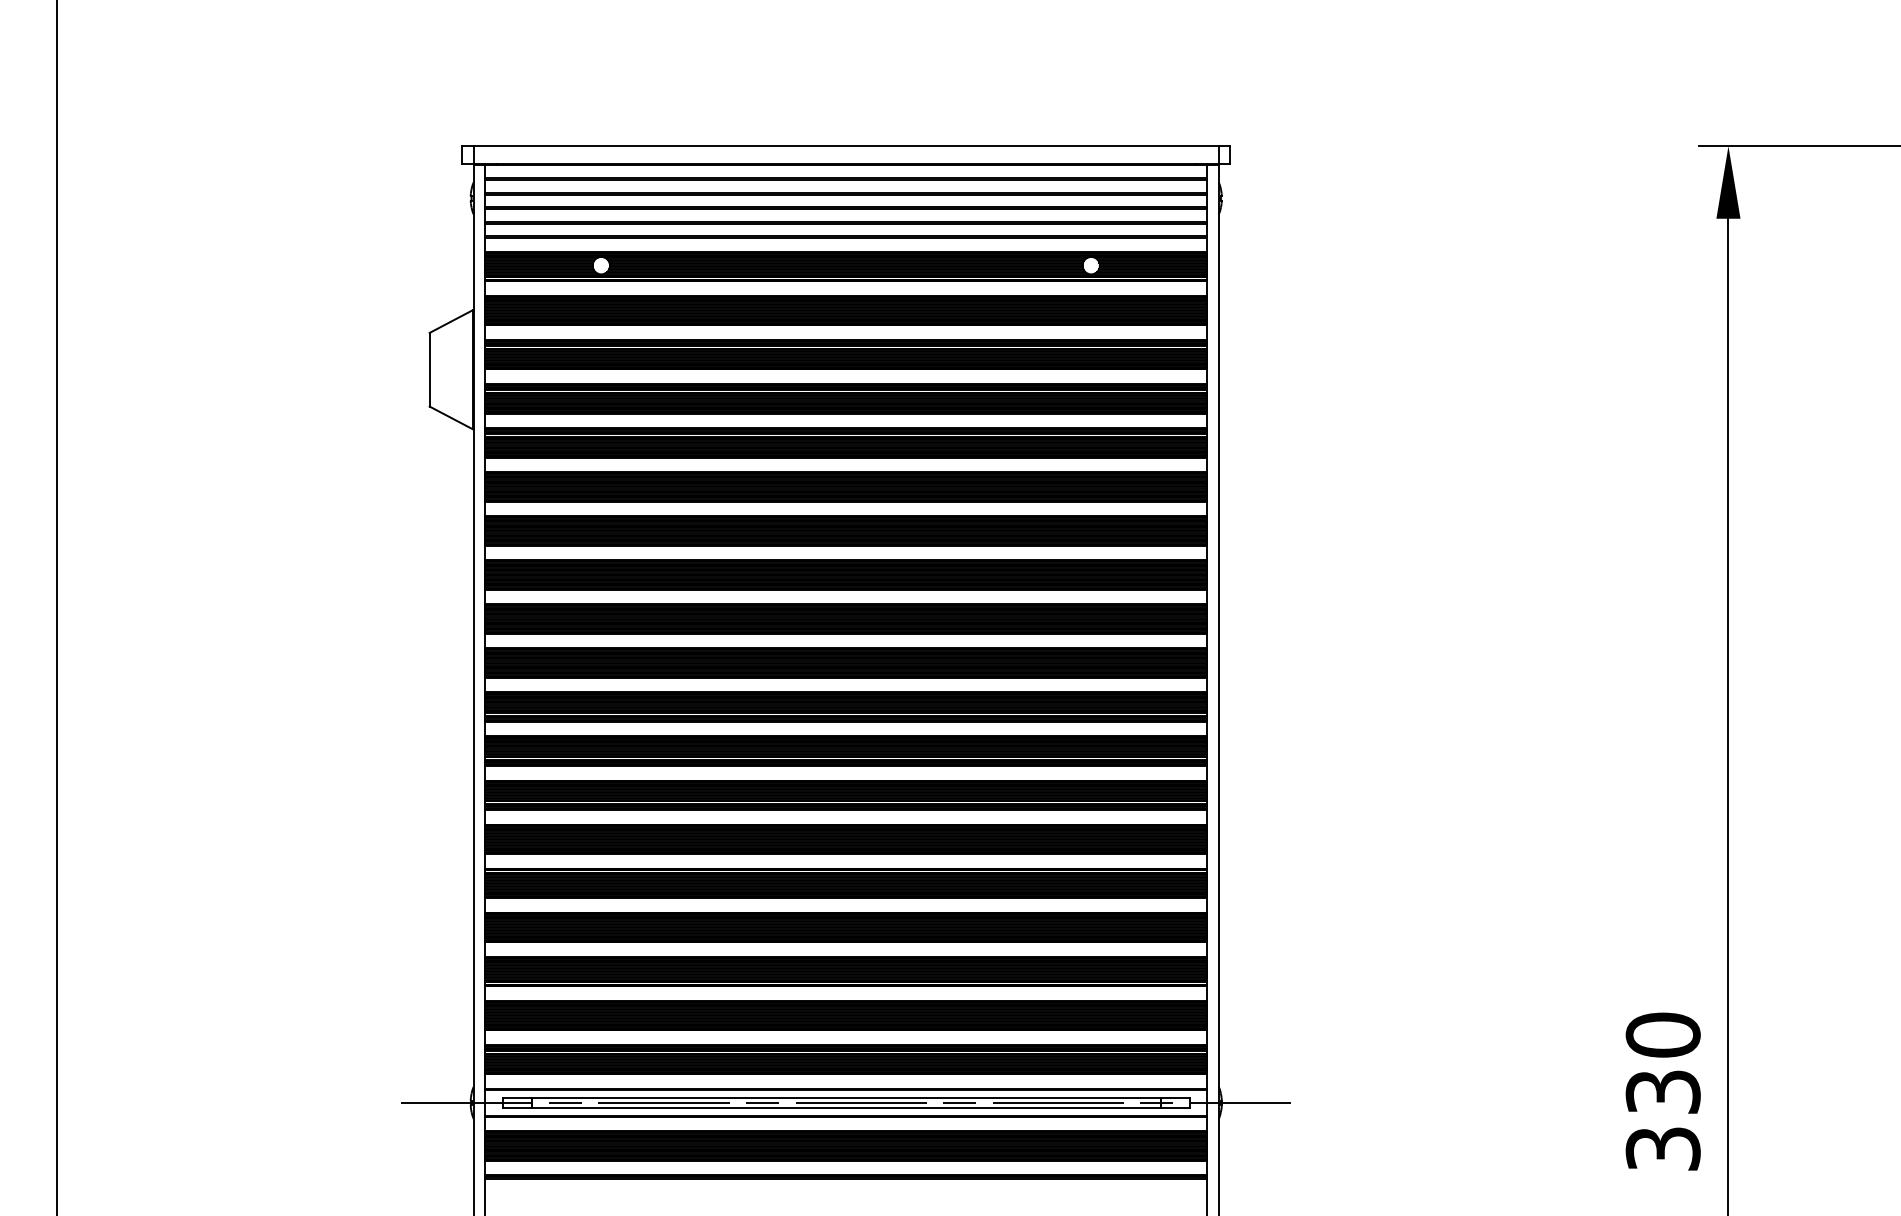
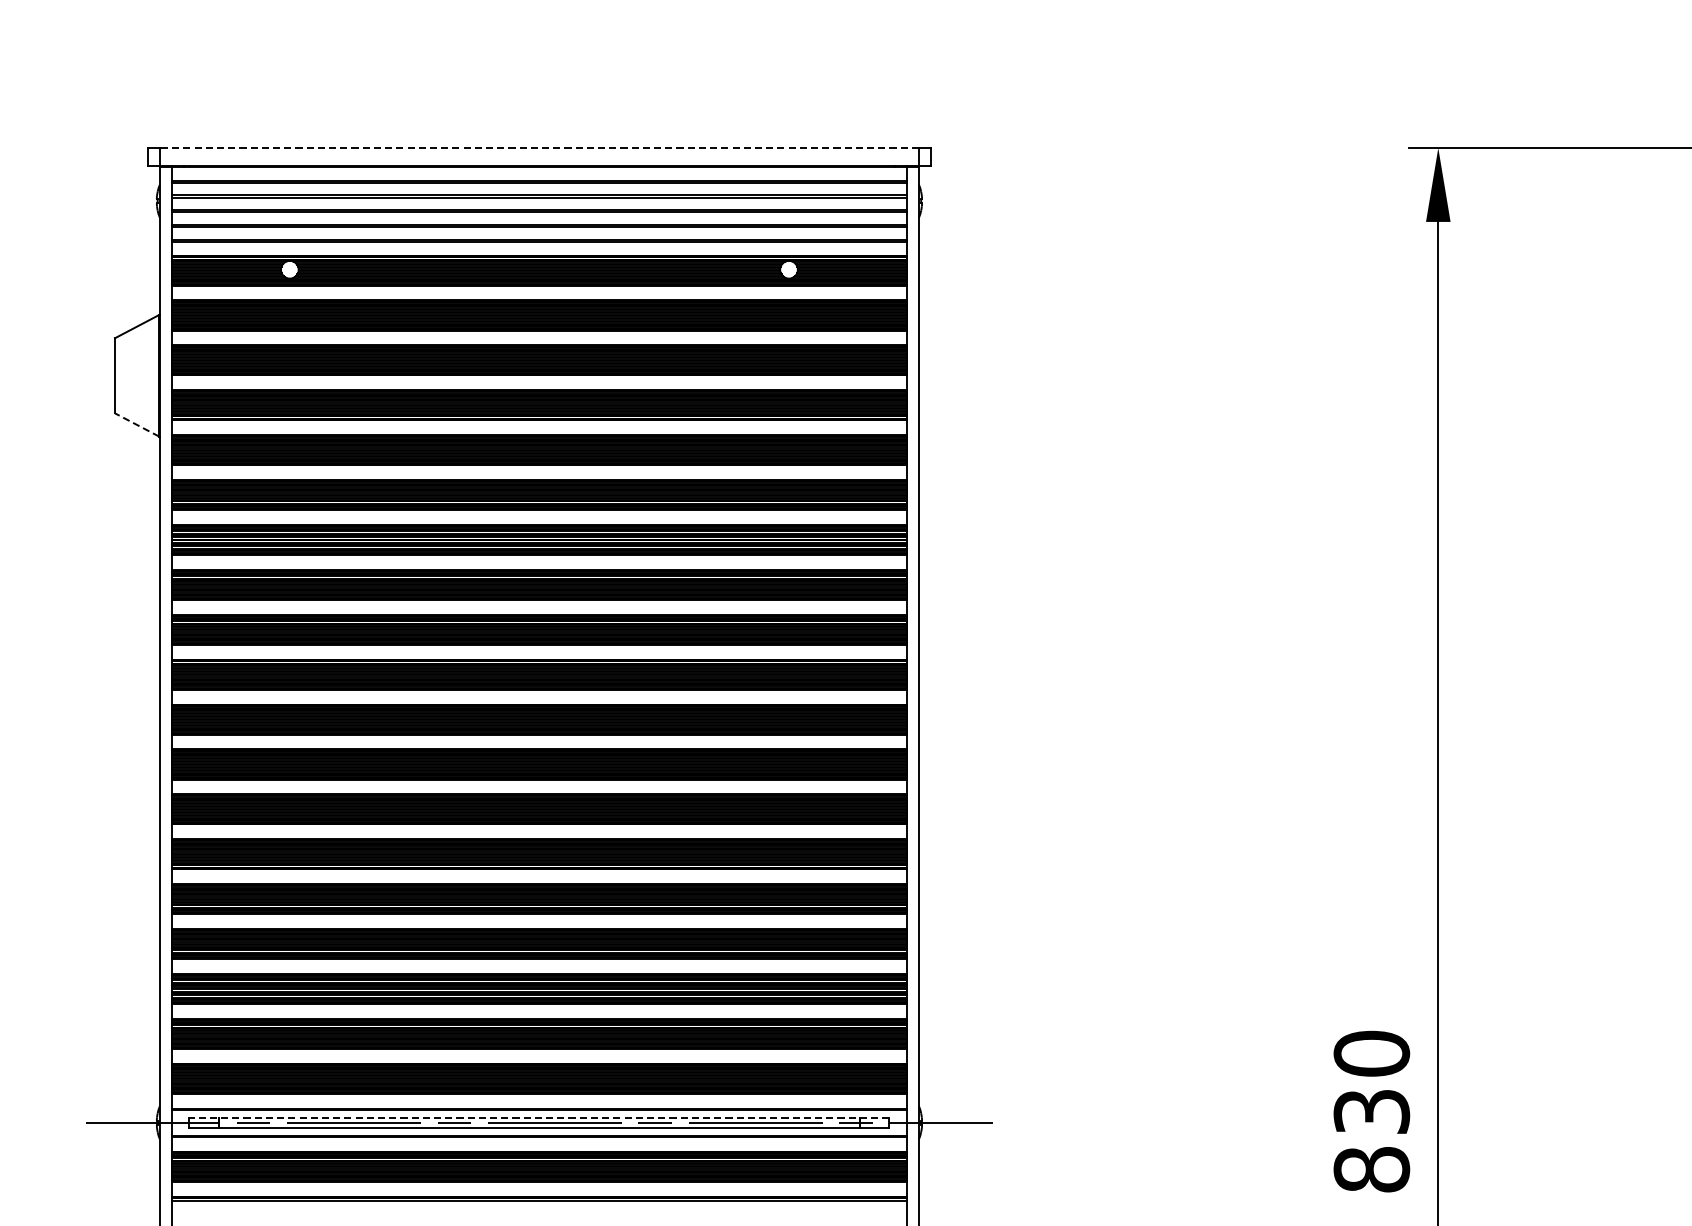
line: (846, 146) -> (539, 148), solid -> dashed
line: (451, 418) -> (137, 425), solid -> dashed
line: (846, 1097) -> (539, 1117), solid -> dashed
text: (1662, 1148) -> (1371, 1169), 330 -> 830

